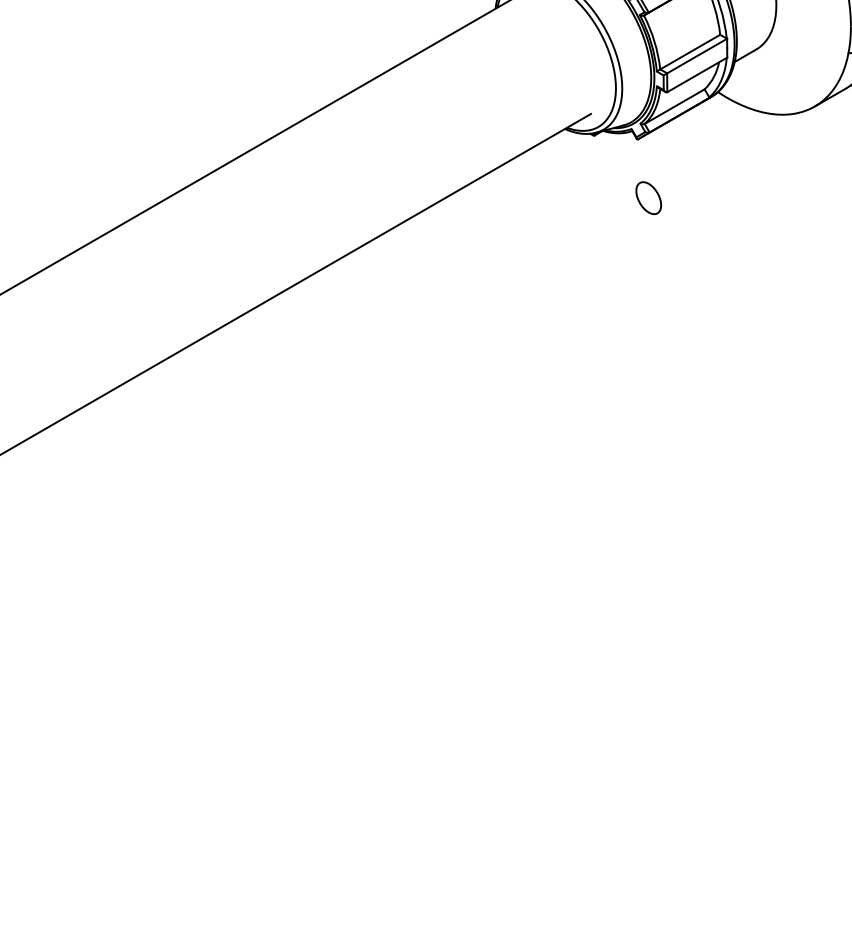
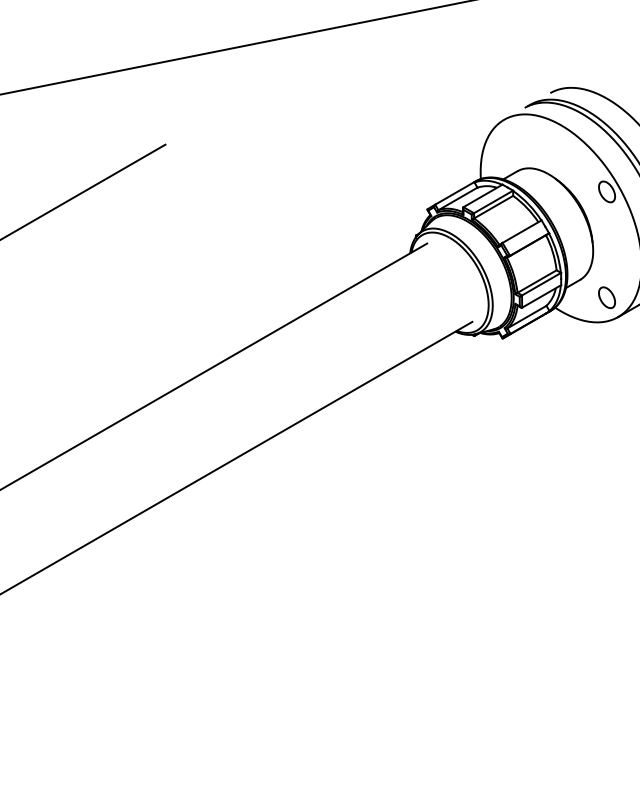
part: (647, 197) -> (606, 297), moved

